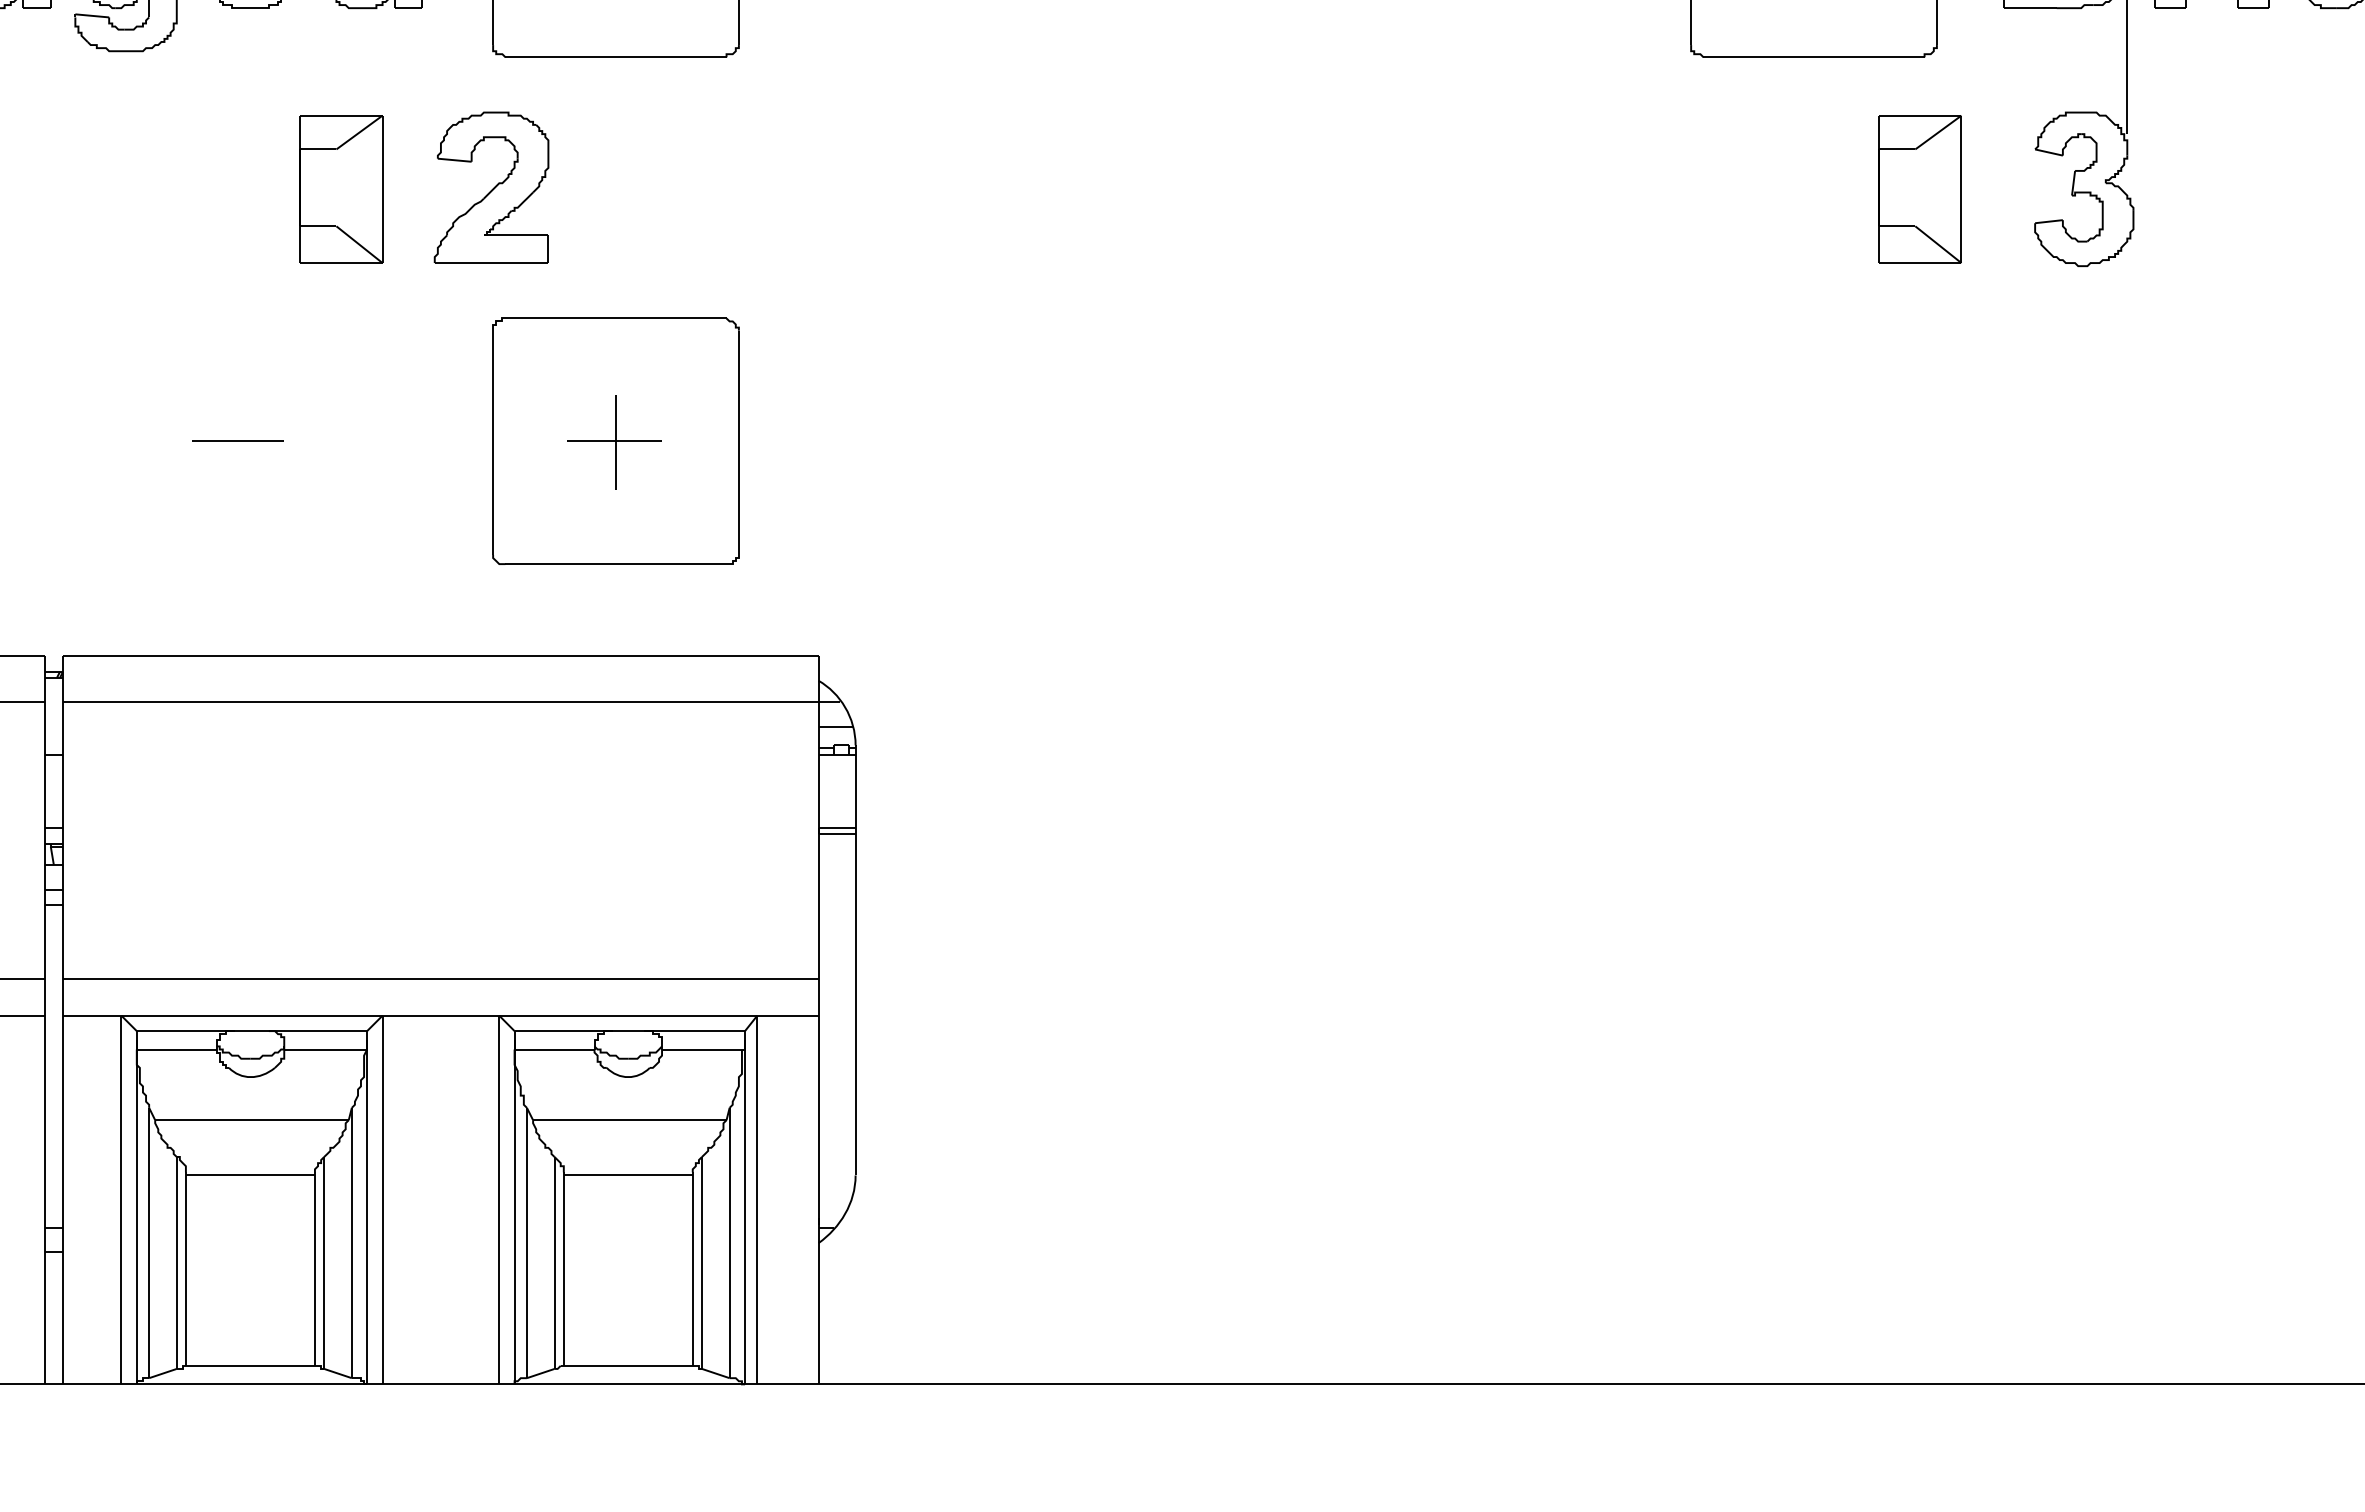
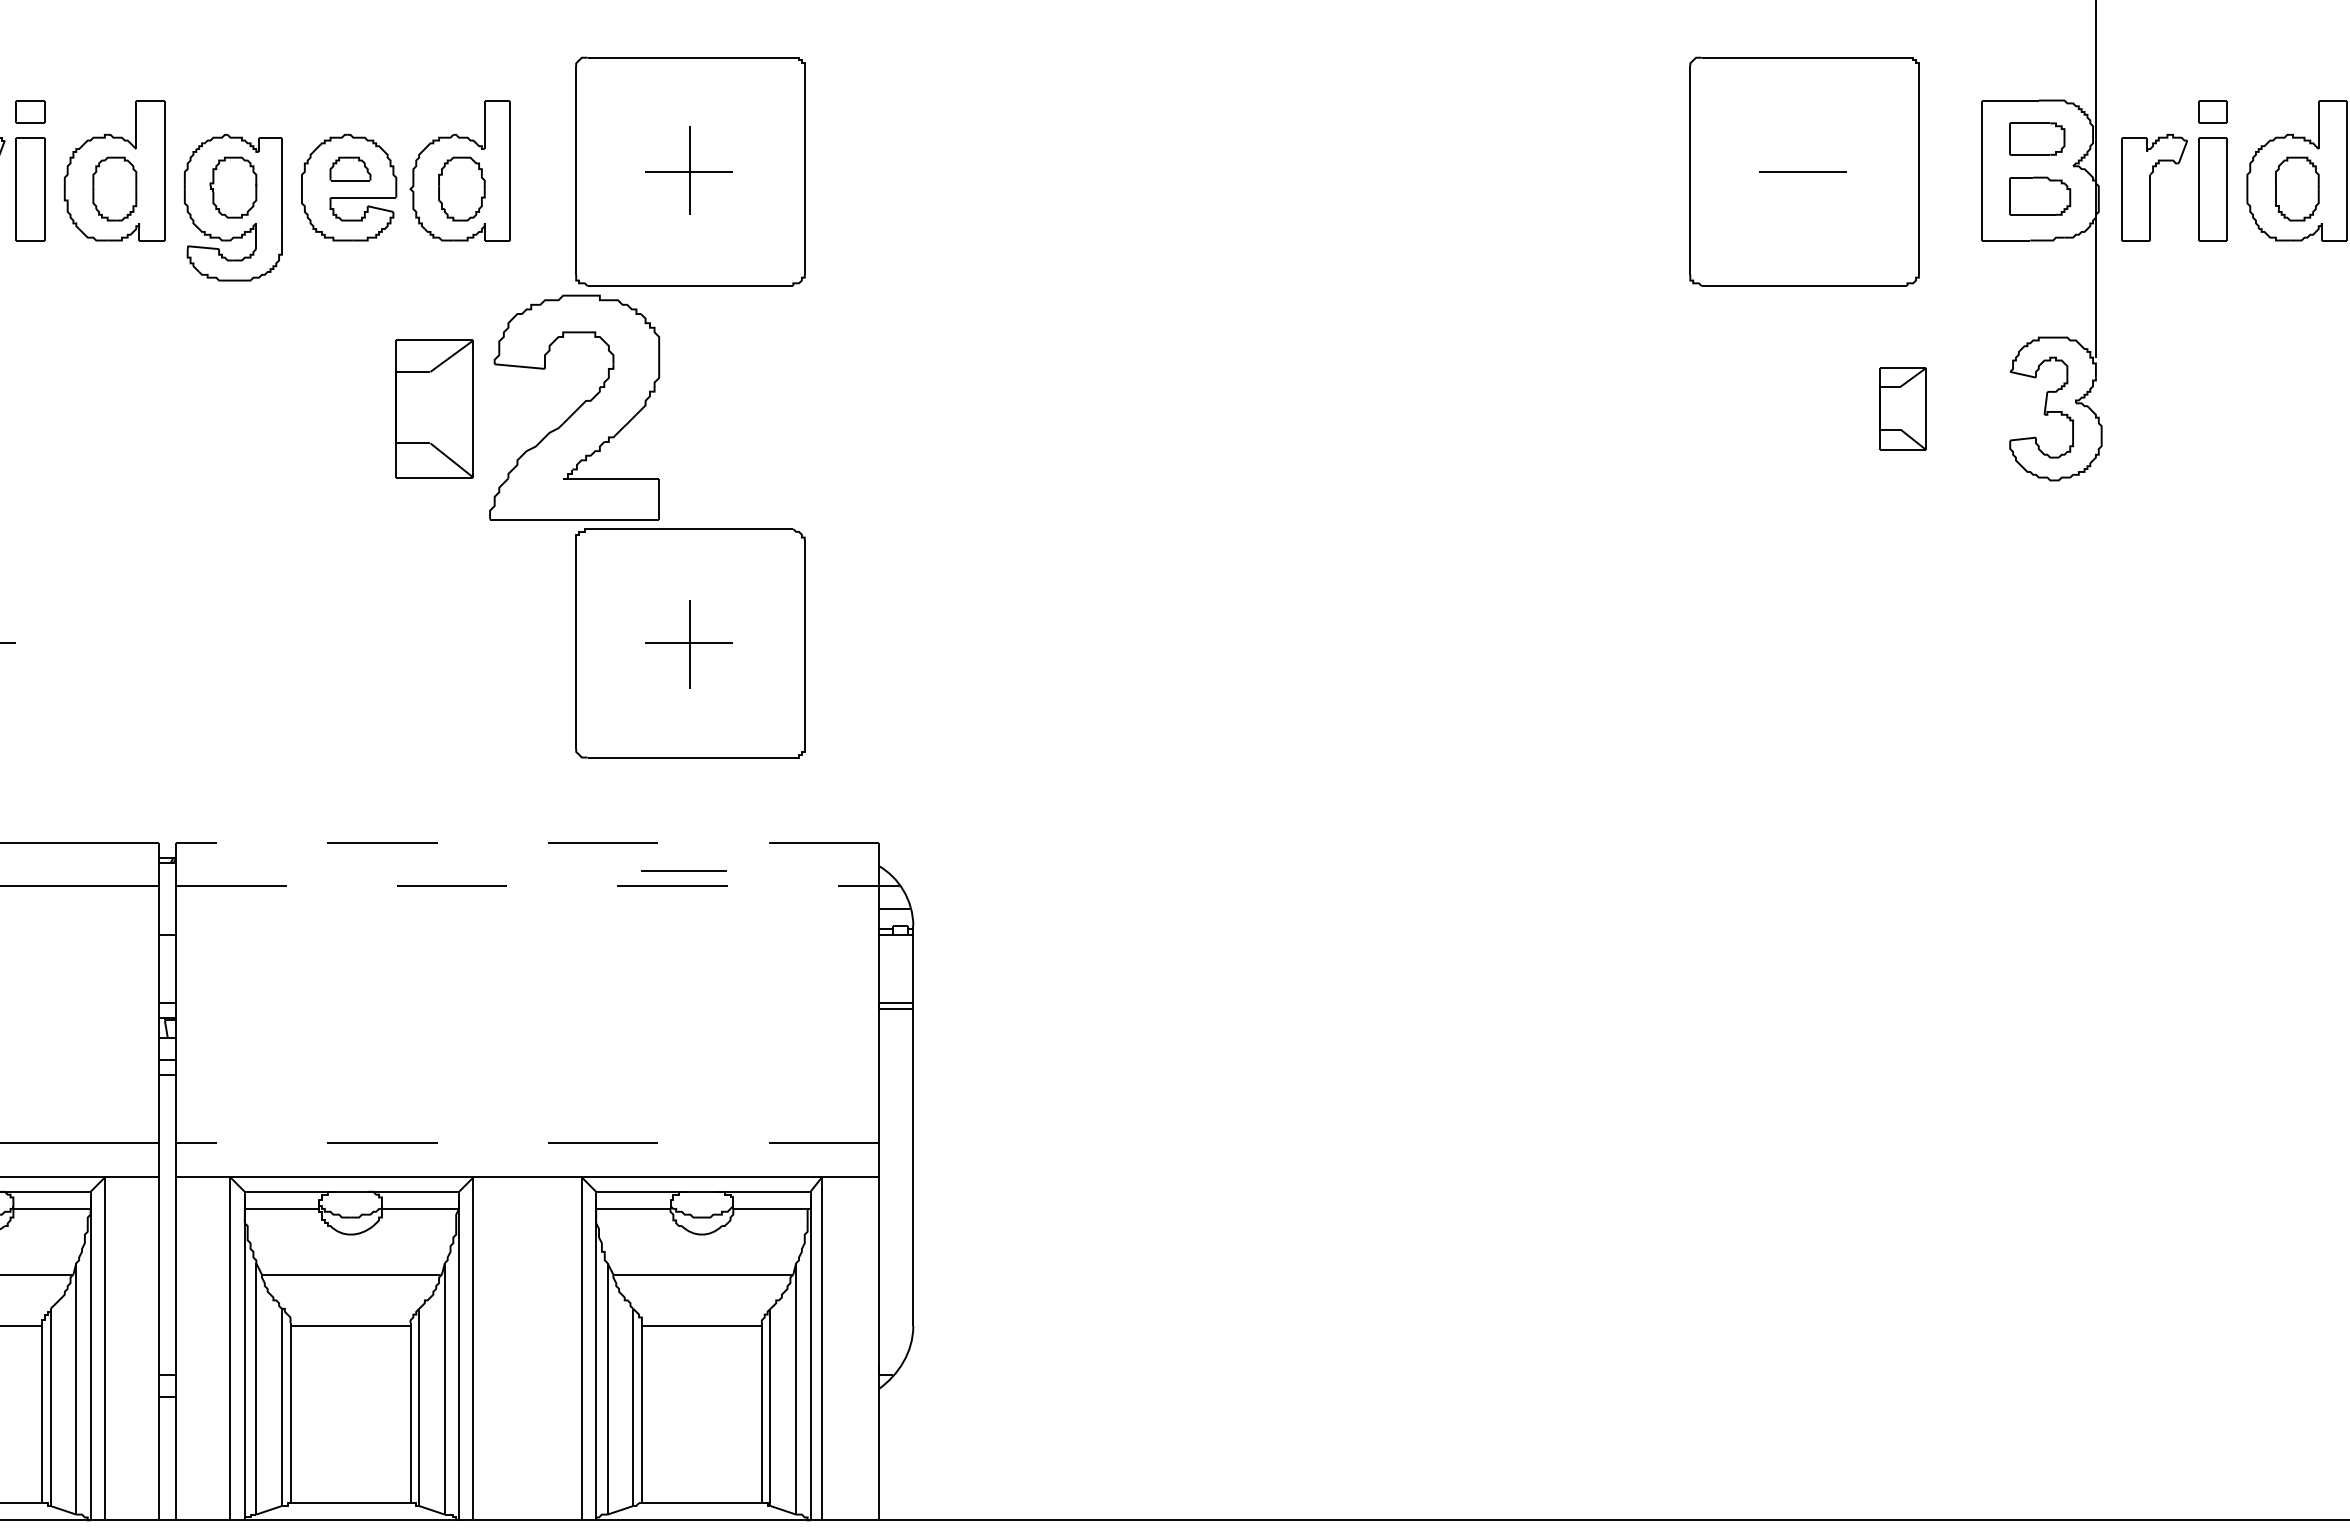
part: (491, 187) -> (574, 407), size x1.6
part: (1920, 188) -> (1903, 408), size x0.6
line: (237, 440) -> (683, 870), moved
line: (440, 656) -> (527, 843), solid -> dashed
line: (452, 702) -> (538, 886), solid -> dashed
line: (440, 979) -> (527, 1143), solid -> dashed

